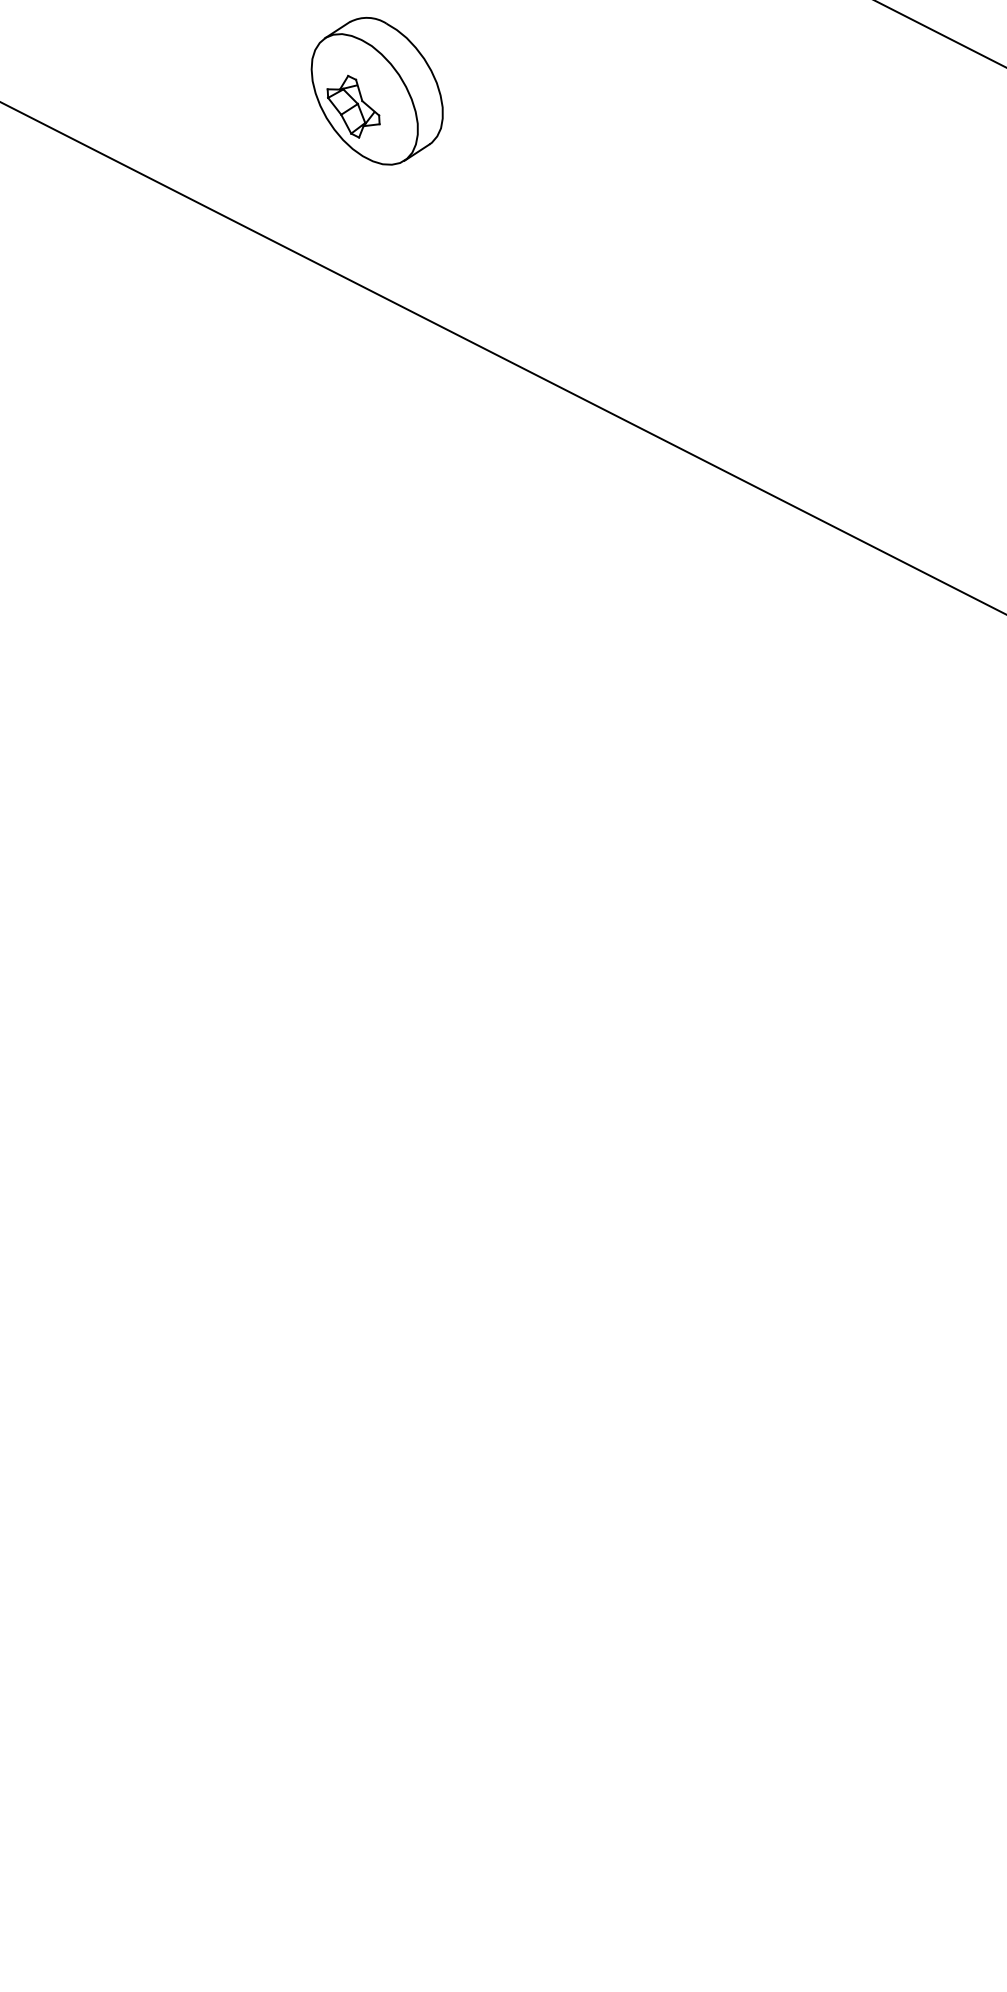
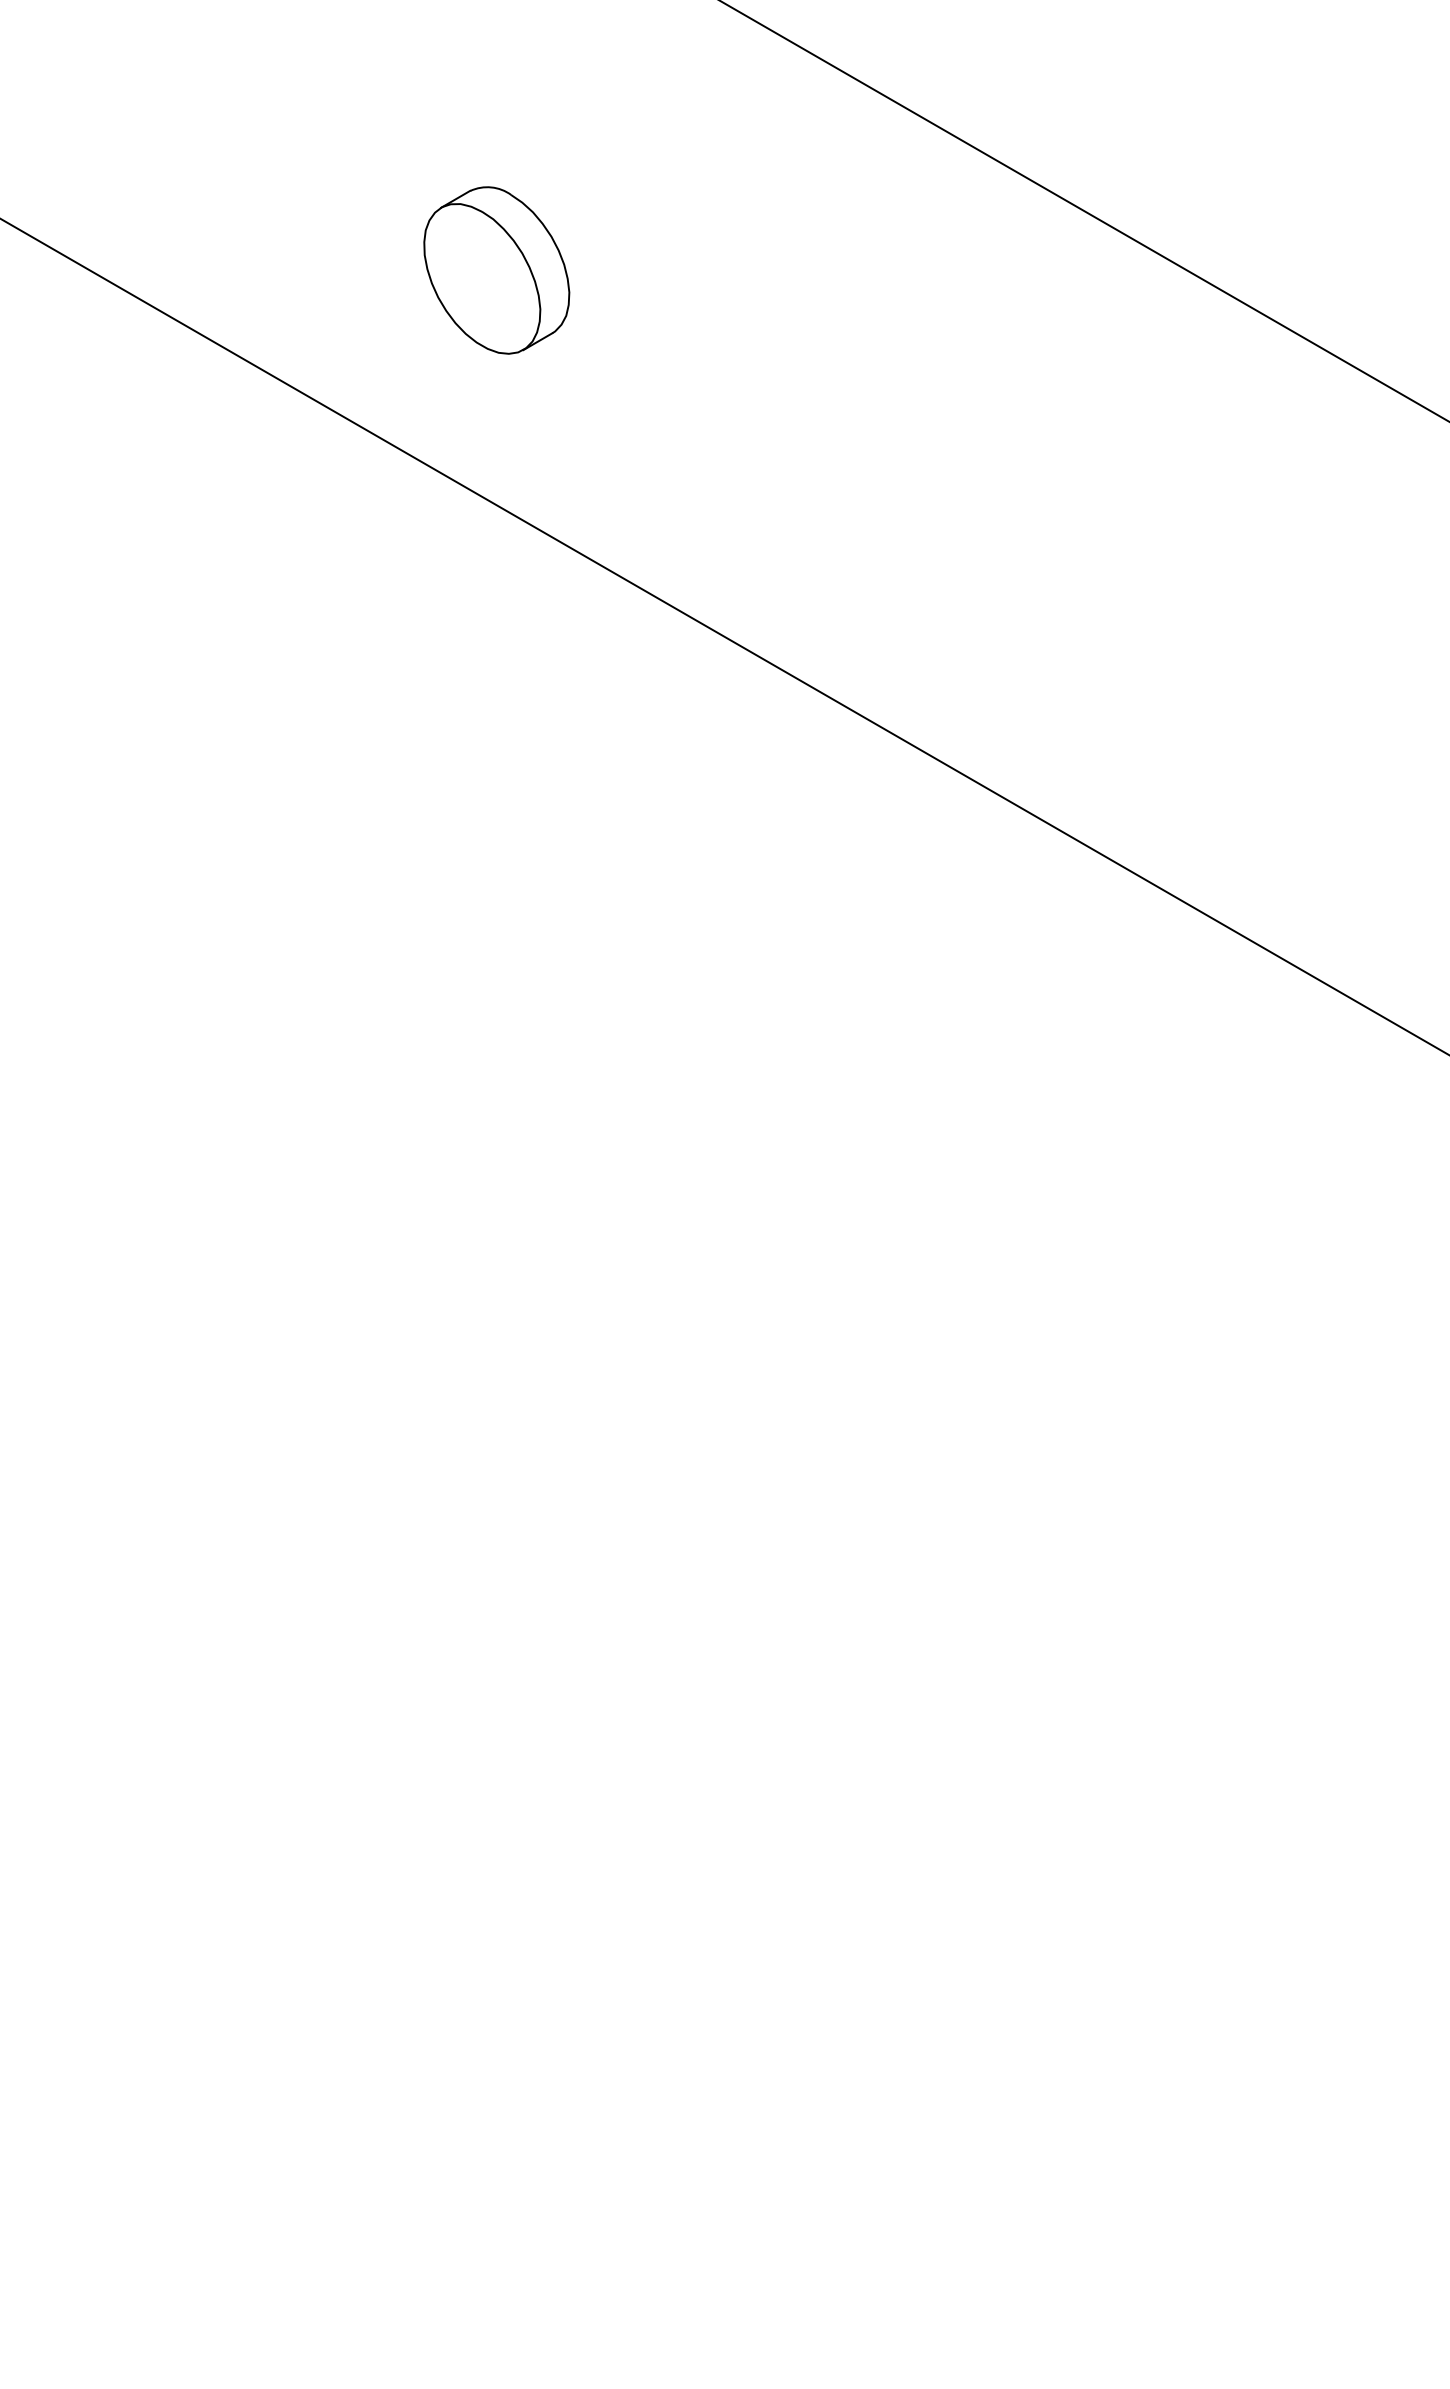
part: (353, 106) -> (469, 286), removed

